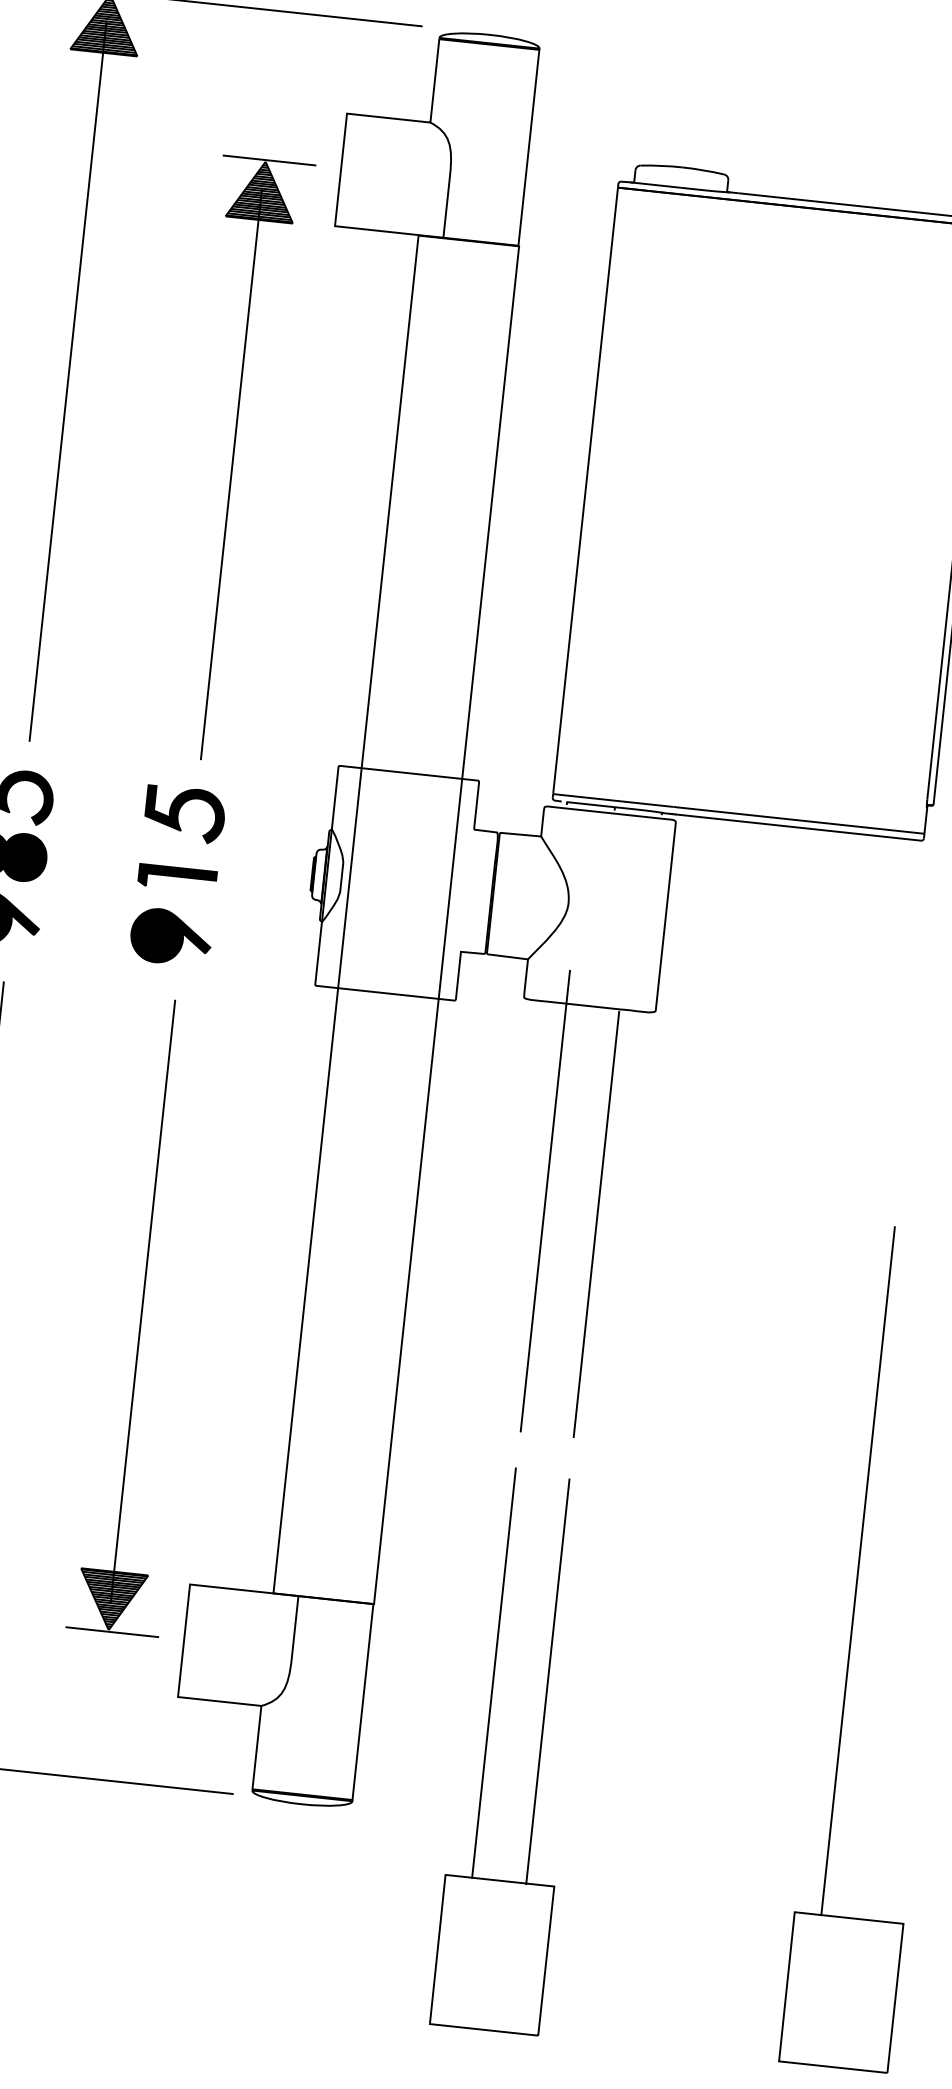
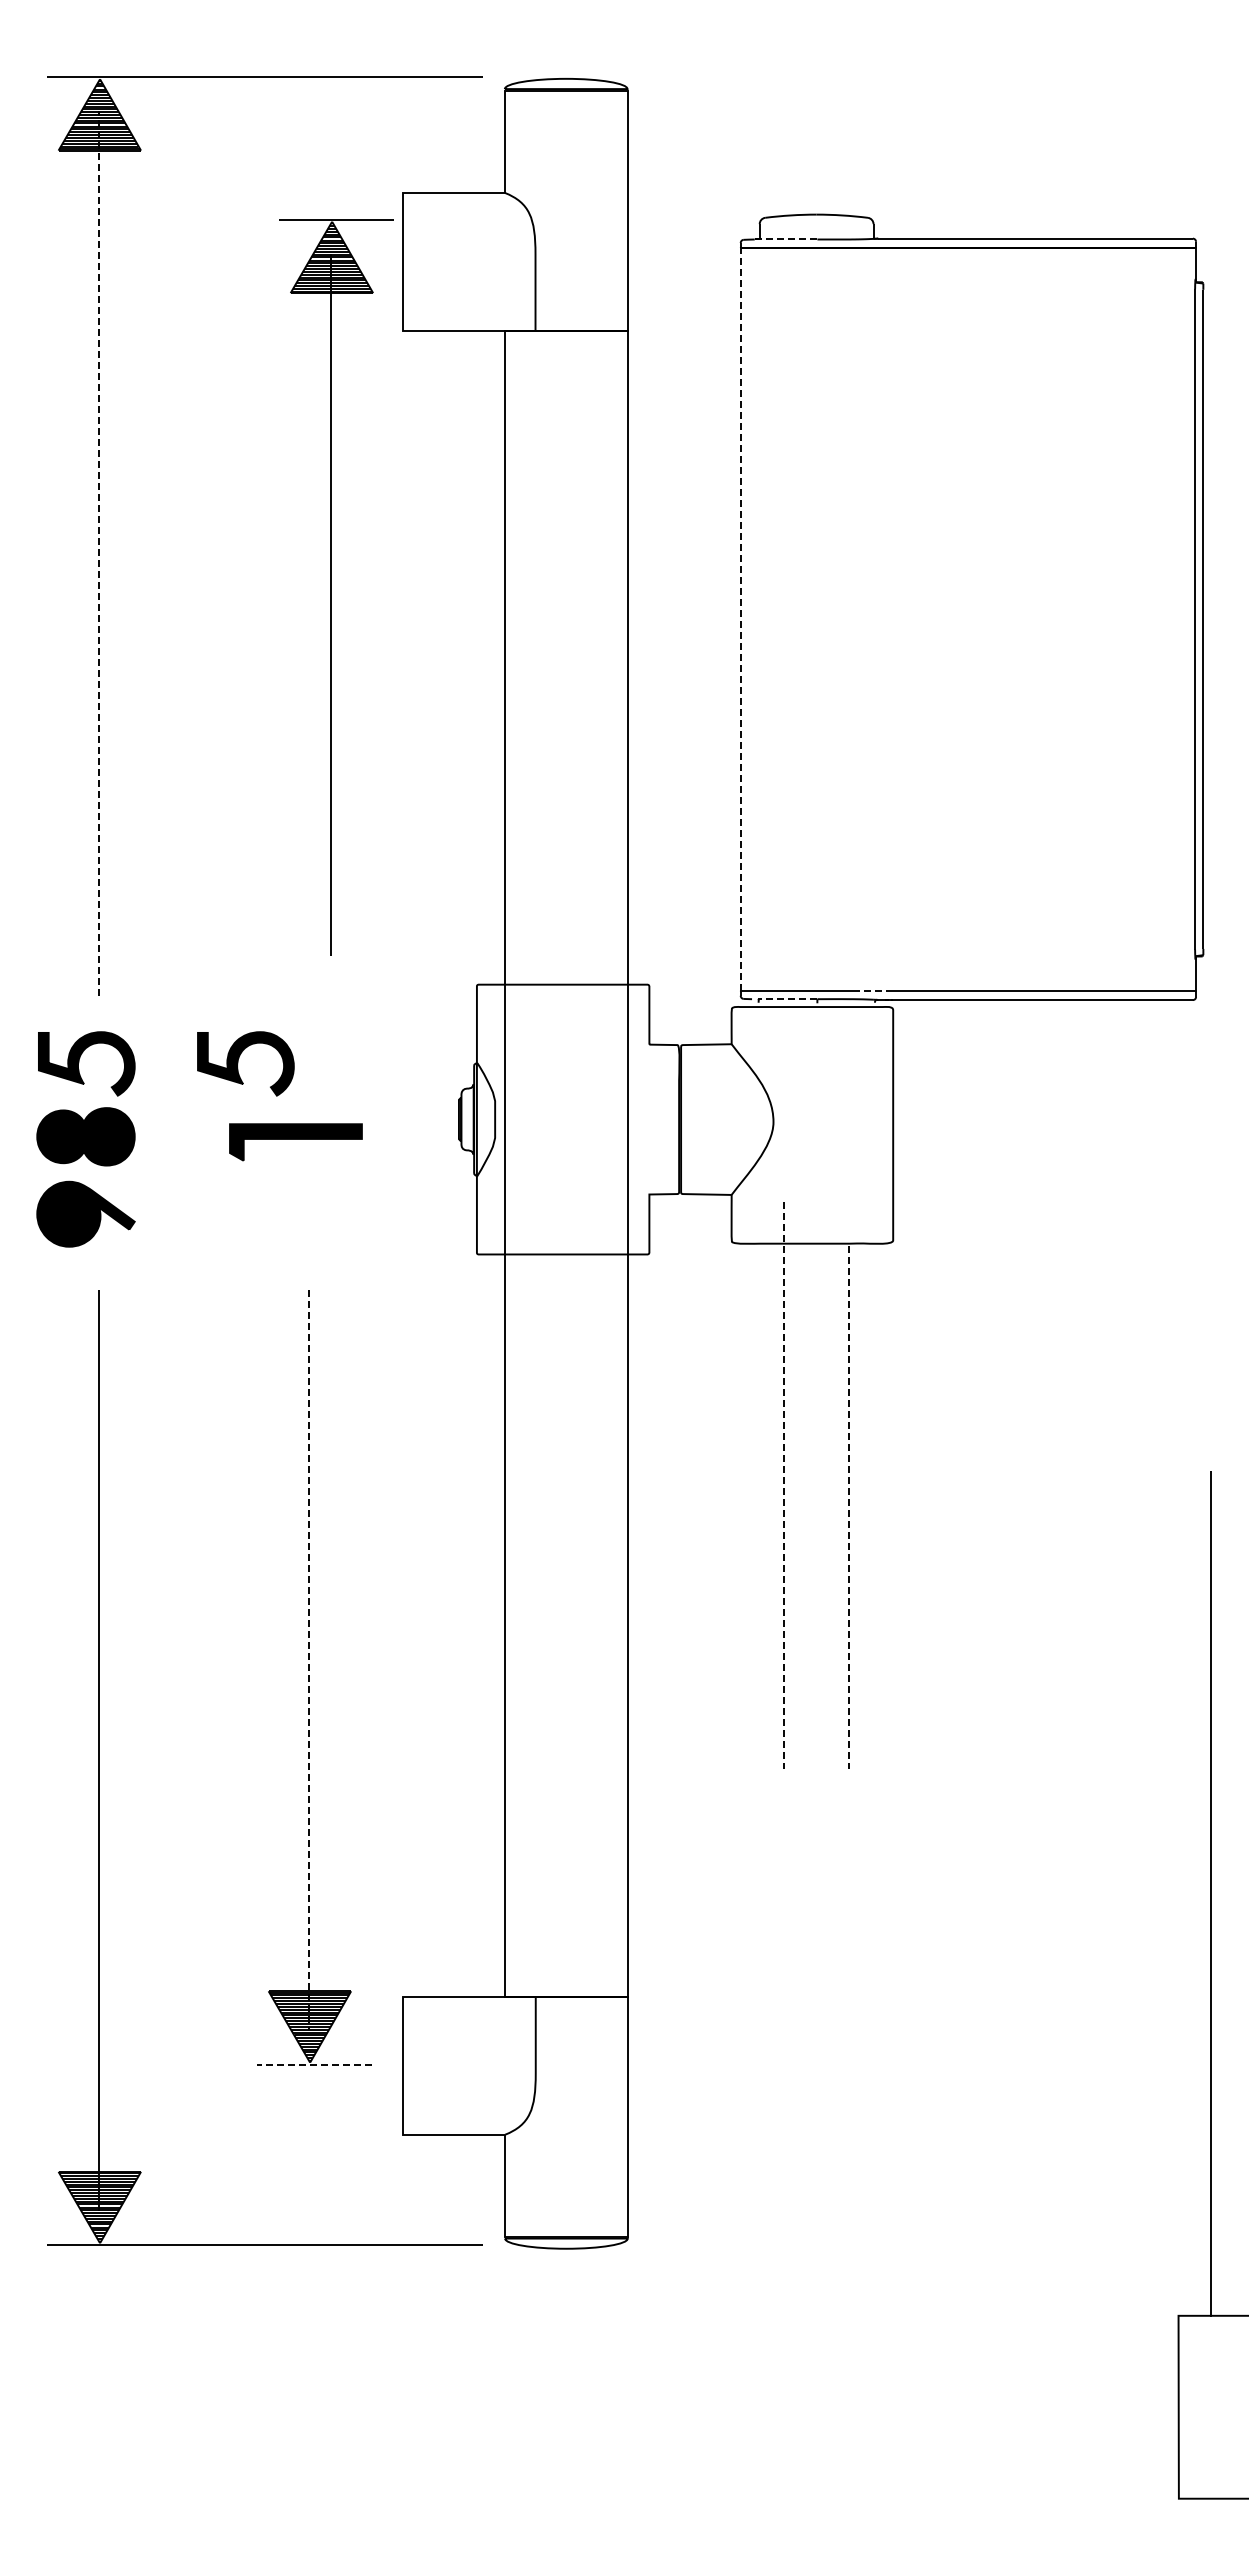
line: (655, 185) -> (785, 239), solid -> dashed
line: (67, 381) -> (98, 553), solid -> dashed
part: (237, 460) -> (336, 587), moved
line: (585, 490) -> (740, 618), solid -> dashed
line: (590, 804) -> (787, 999), solid -> dashed
line: (659, 805) -> (871, 991), solid -> dashed
part: (178, 813) -> (238, 1063), moved
part: (177, 878) -> (296, 1142), size x1.4
part: (170, 936) -> (295, 1213), removed
line: (544, 1200) -> (783, 1485), solid -> dashed
line: (596, 1224) -> (848, 1507), solid -> dashed
line: (143, 1302) -> (309, 1660), solid -> dashed
line: (112, 1632) -> (314, 2064), solid -> dashed
part: (539, 1753) -> (848, 2156), removed

